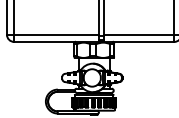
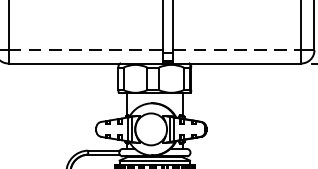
line: (56, 34) -> (85, 49), solid -> dashed
line: (139, 34) -> (237, 49), solid -> dashed

